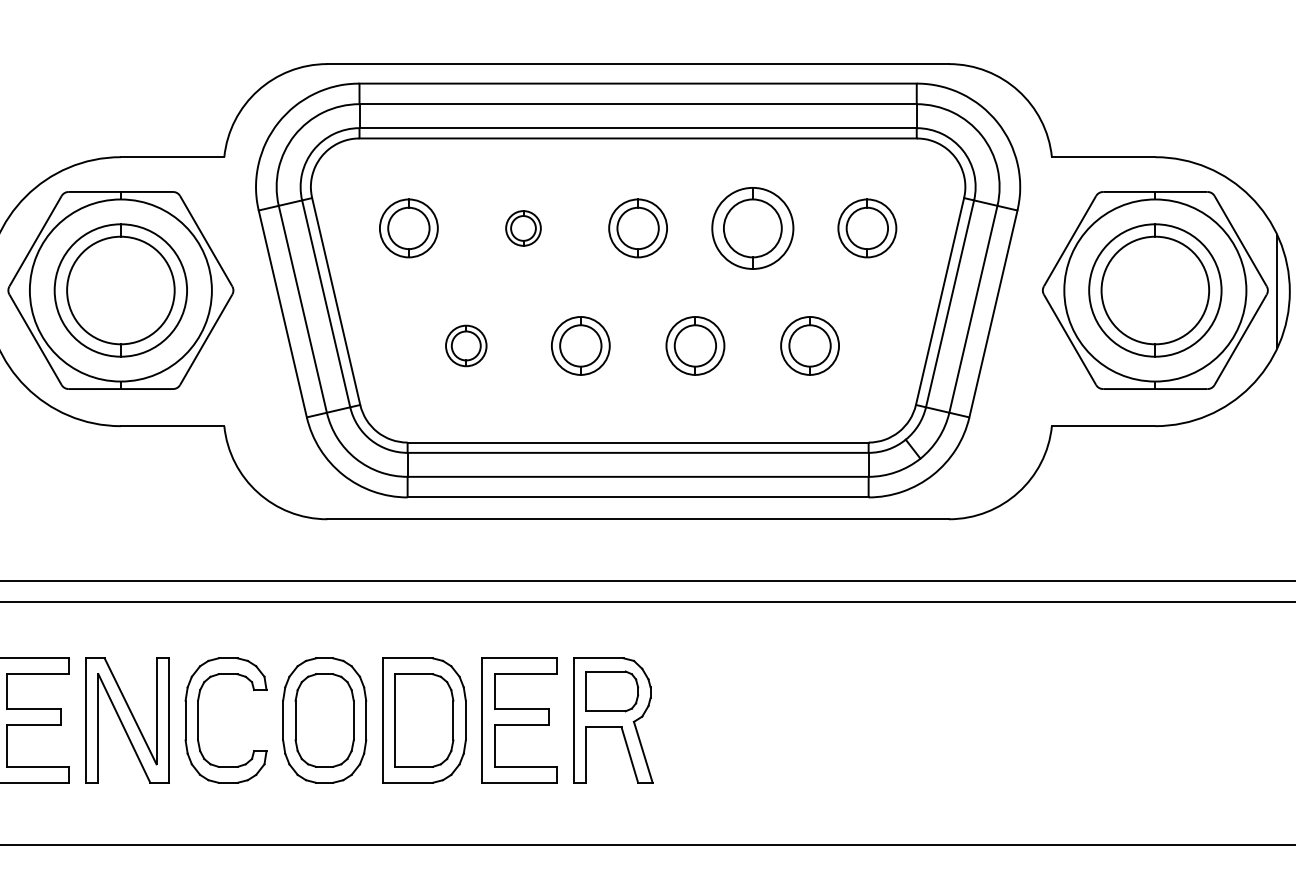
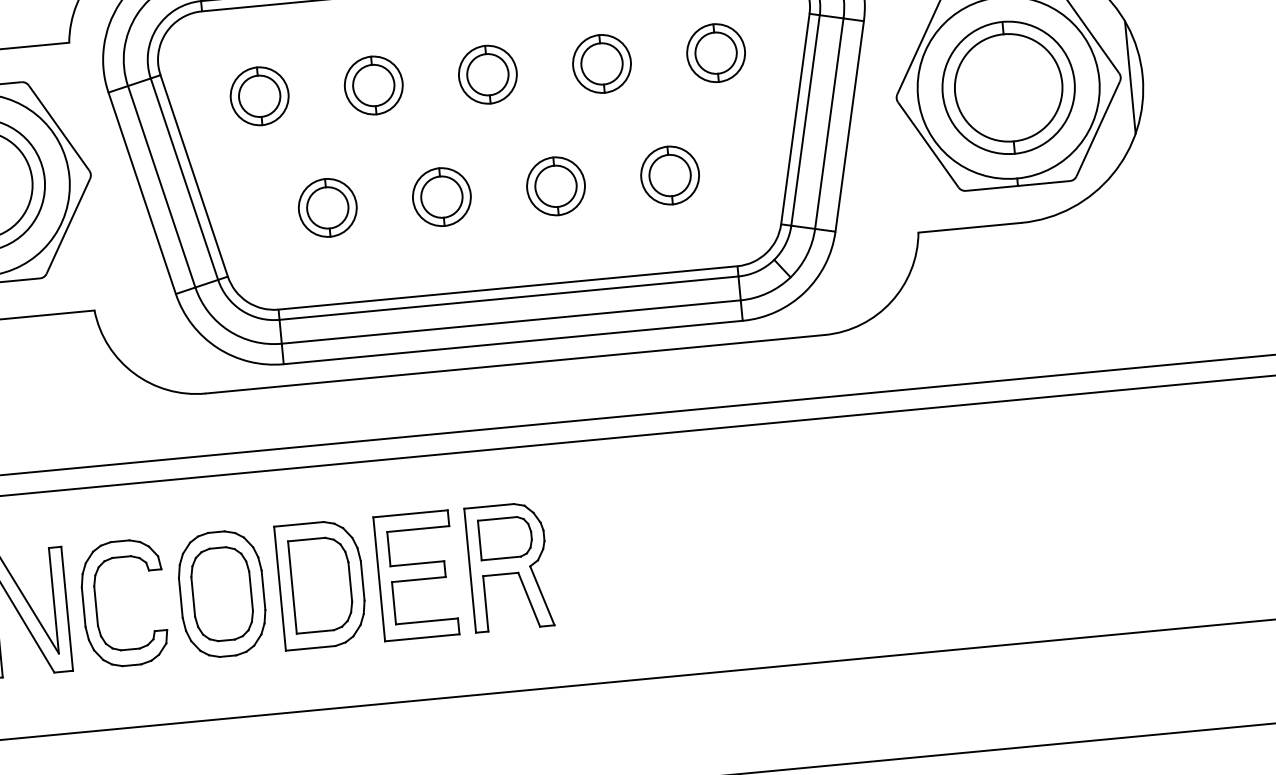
part: (523, 228) -> (373, 85), size x1.67
part: (752, 228) -> (601, 64), size x0.71
part: (466, 345) -> (328, 207), size x1.43

